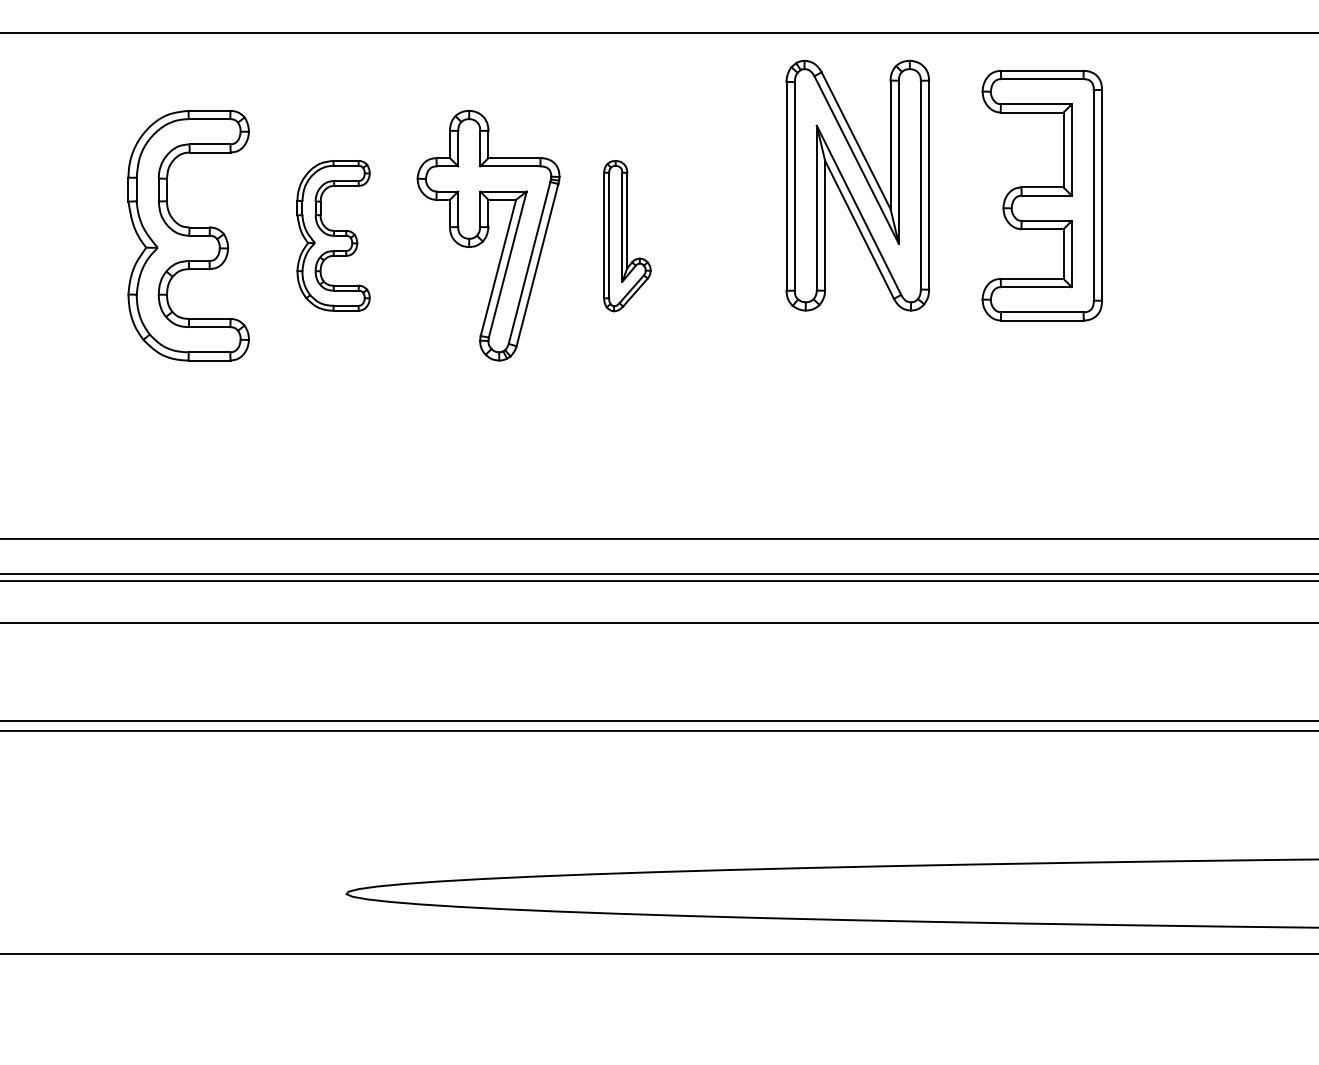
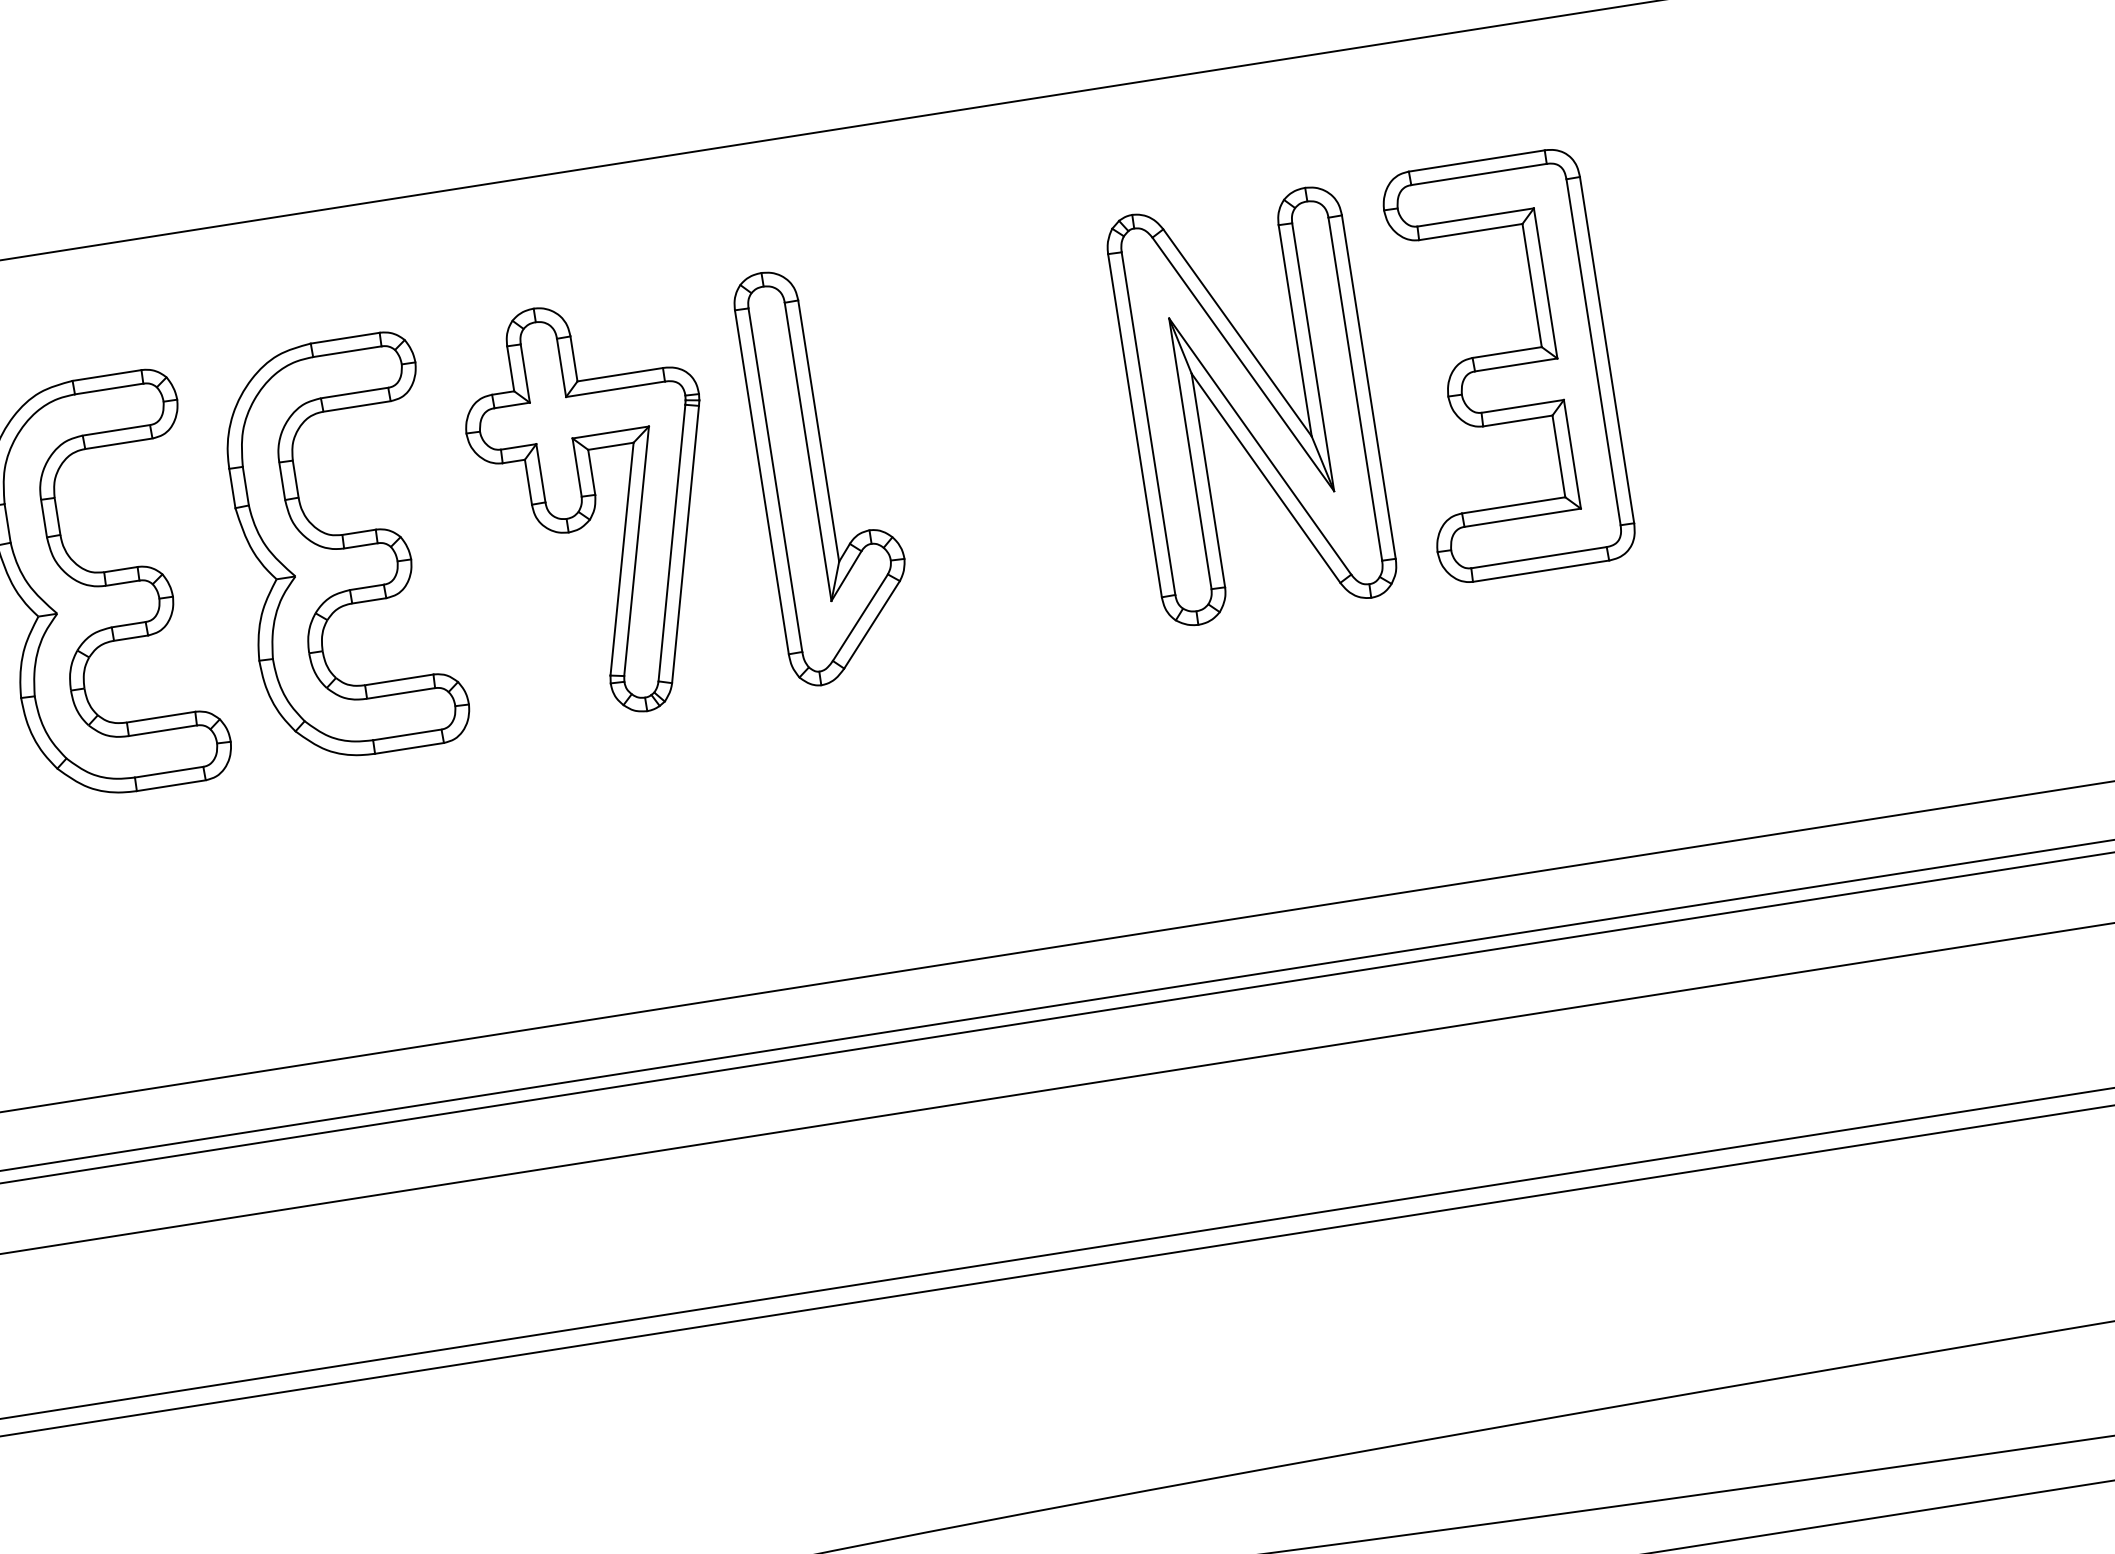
part: (857, 185) -> (1251, 406), moved
part: (1041, 195) -> (1507, 365), moved
part: (333, 235) -> (342, 548), size x1.67
part: (627, 235) -> (825, 472), size x1.67

